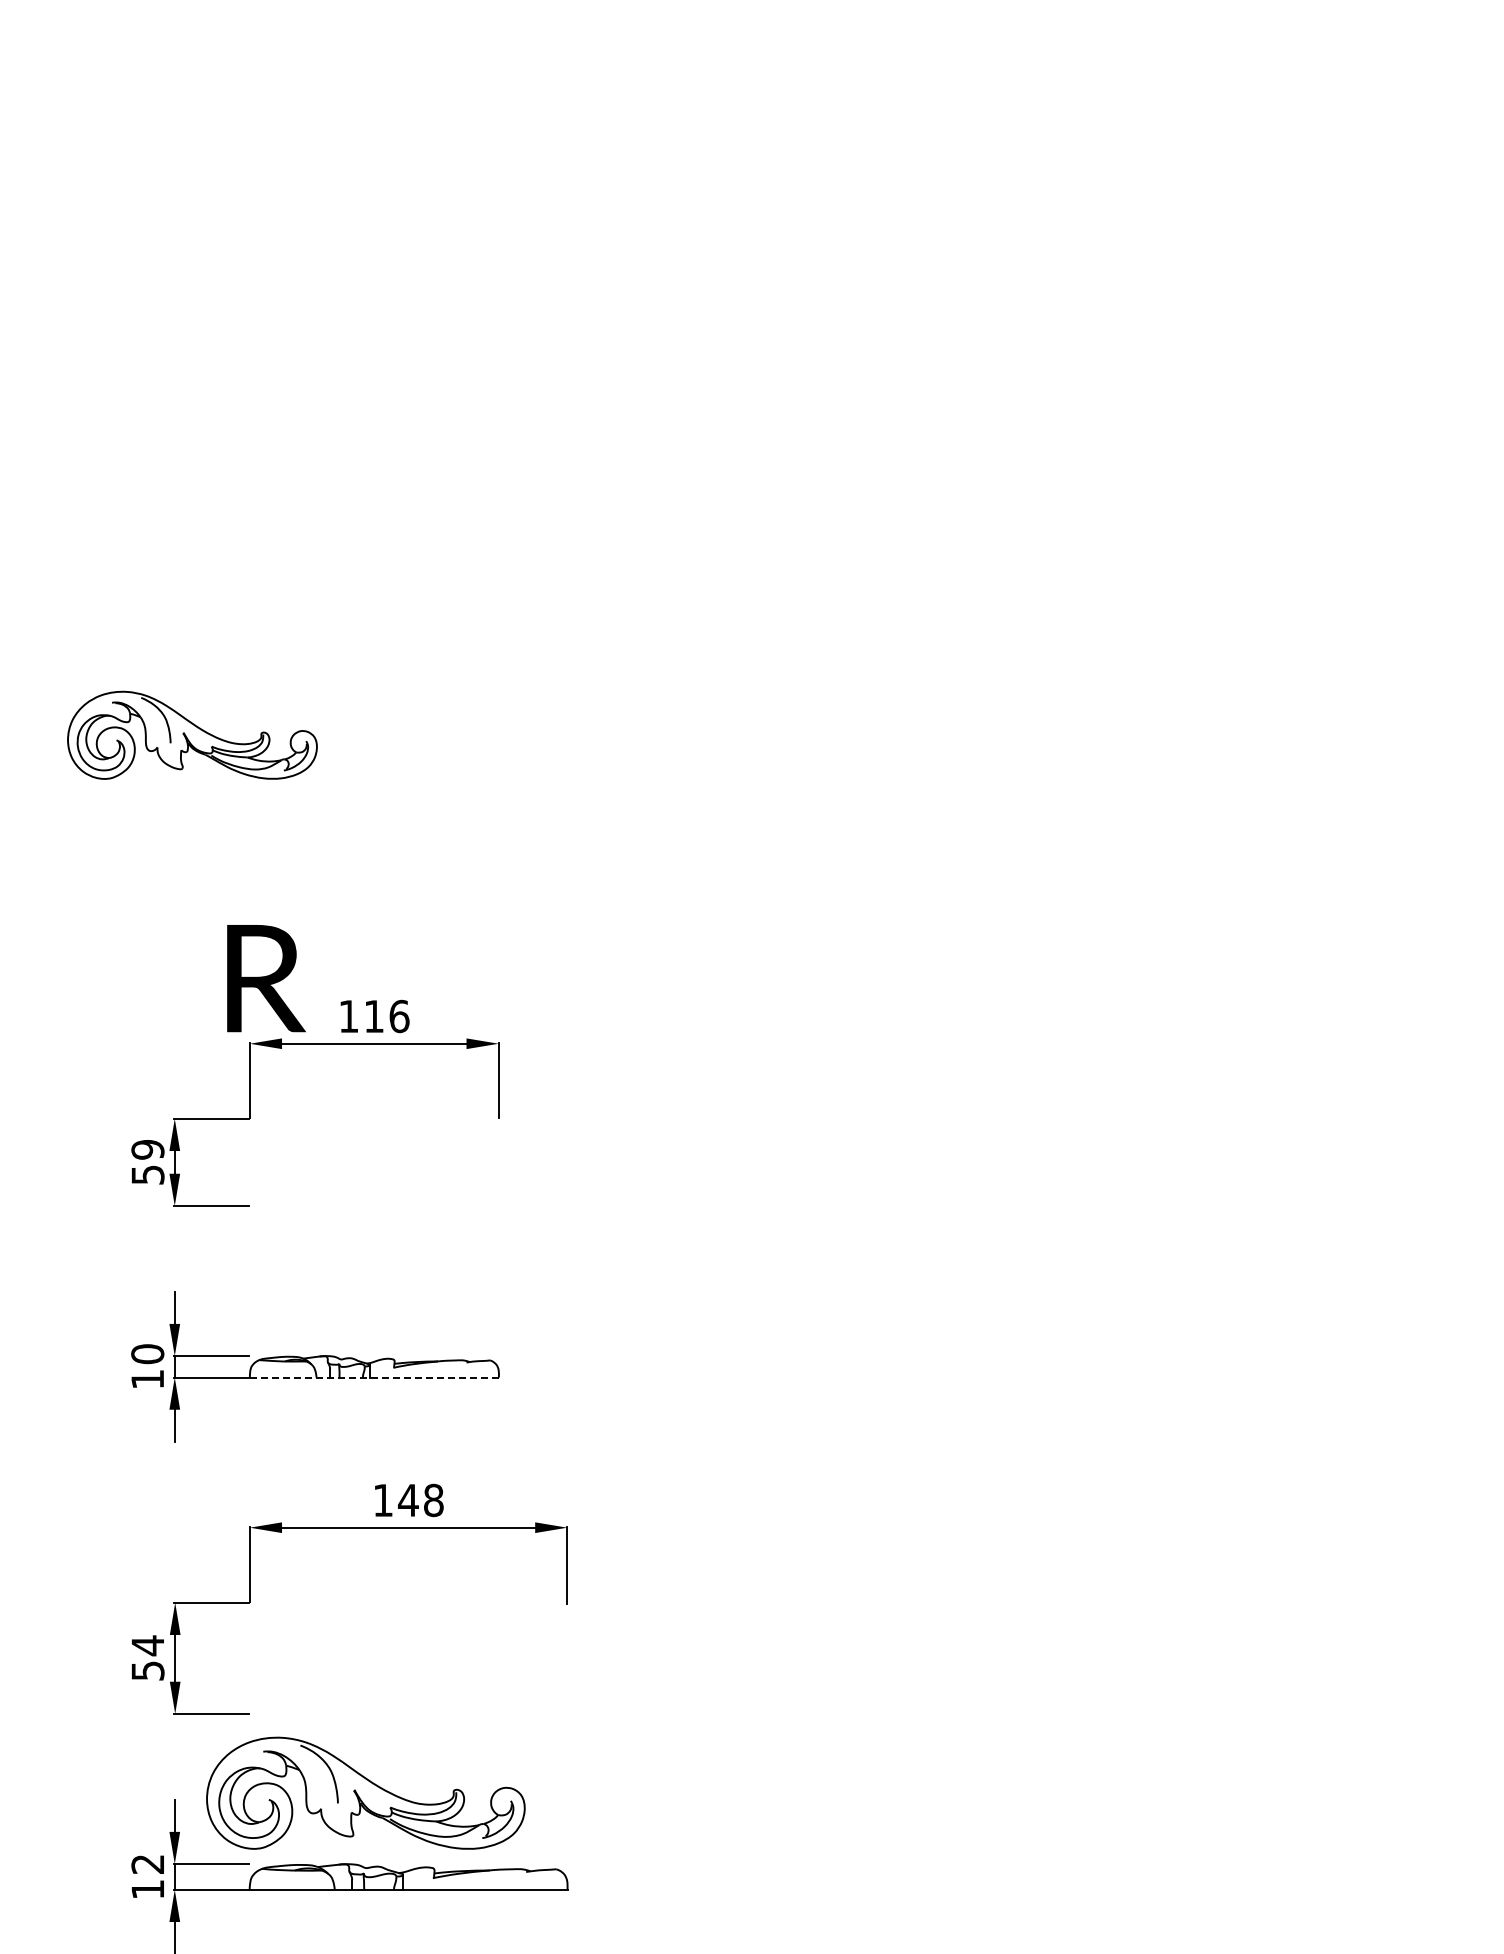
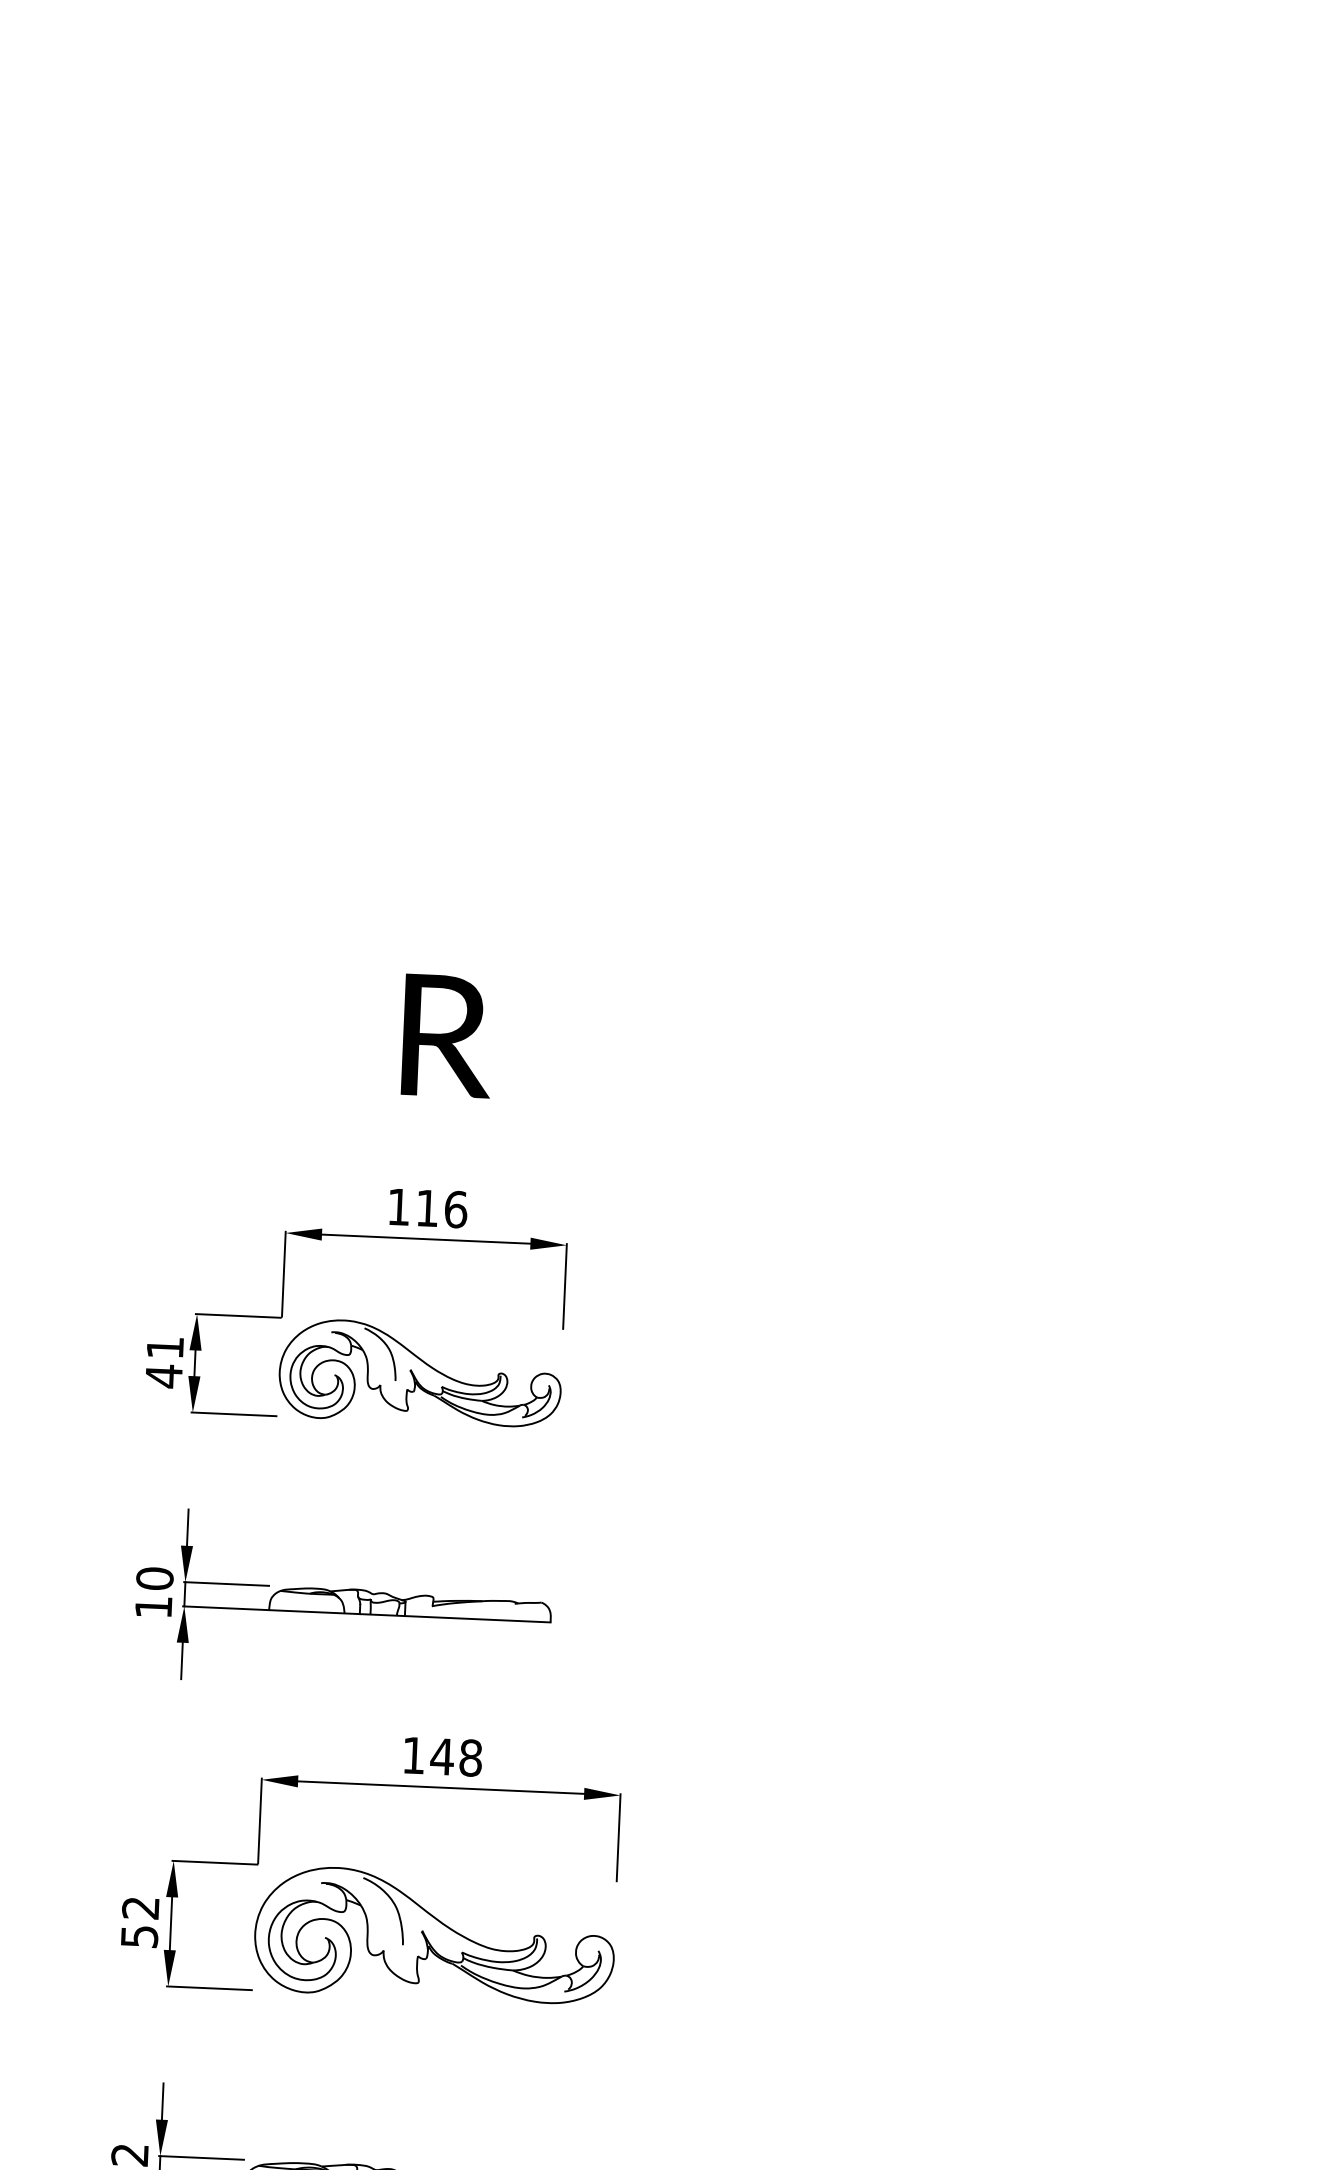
part: (192, 734) -> (420, 1372), moved
text: (266, 978) -> (447, 1036), moved
text: (147, 1162) -> (164, 1362), 59 -> 41
line: (374, 1377) -> (410, 1616), dashed -> solid
text: (147, 1645) -> (140, 1907), 54 -> 52
part: (365, 1792) -> (434, 1934), moved

